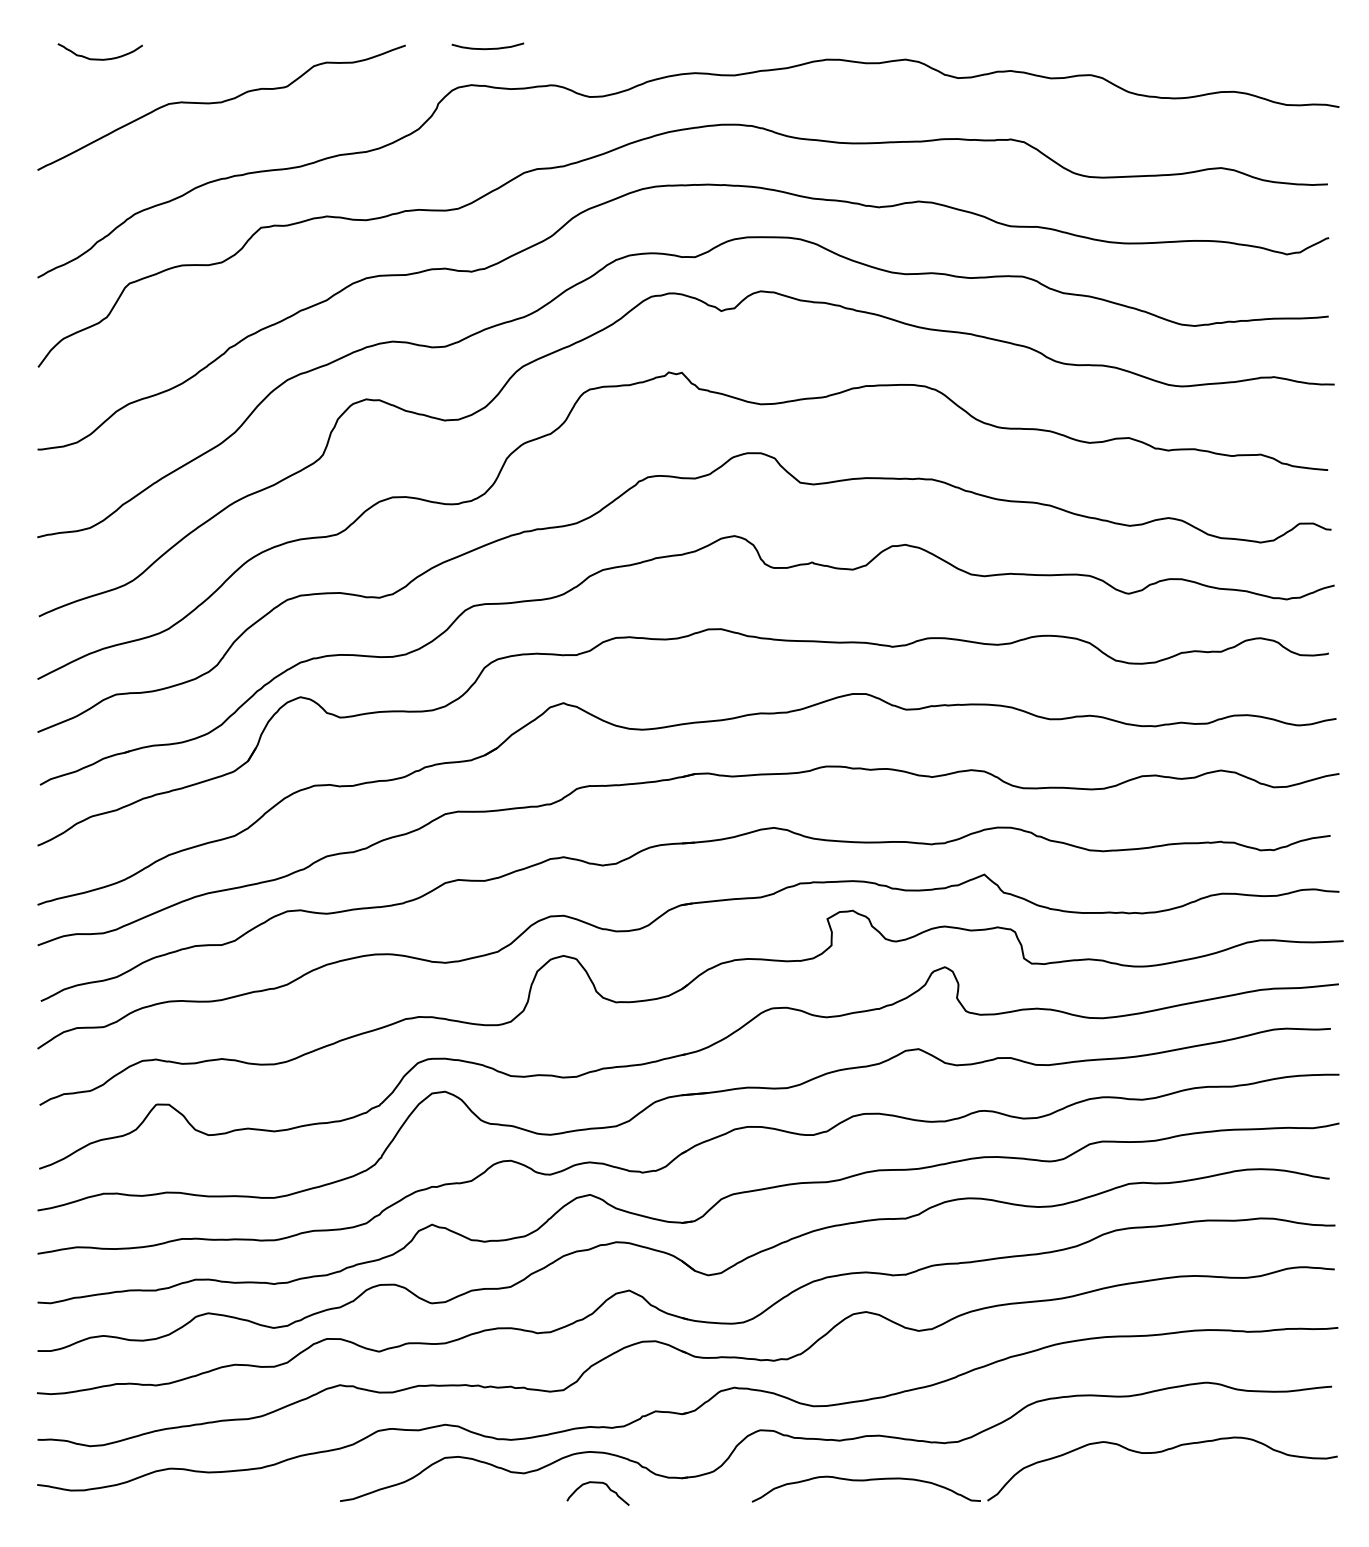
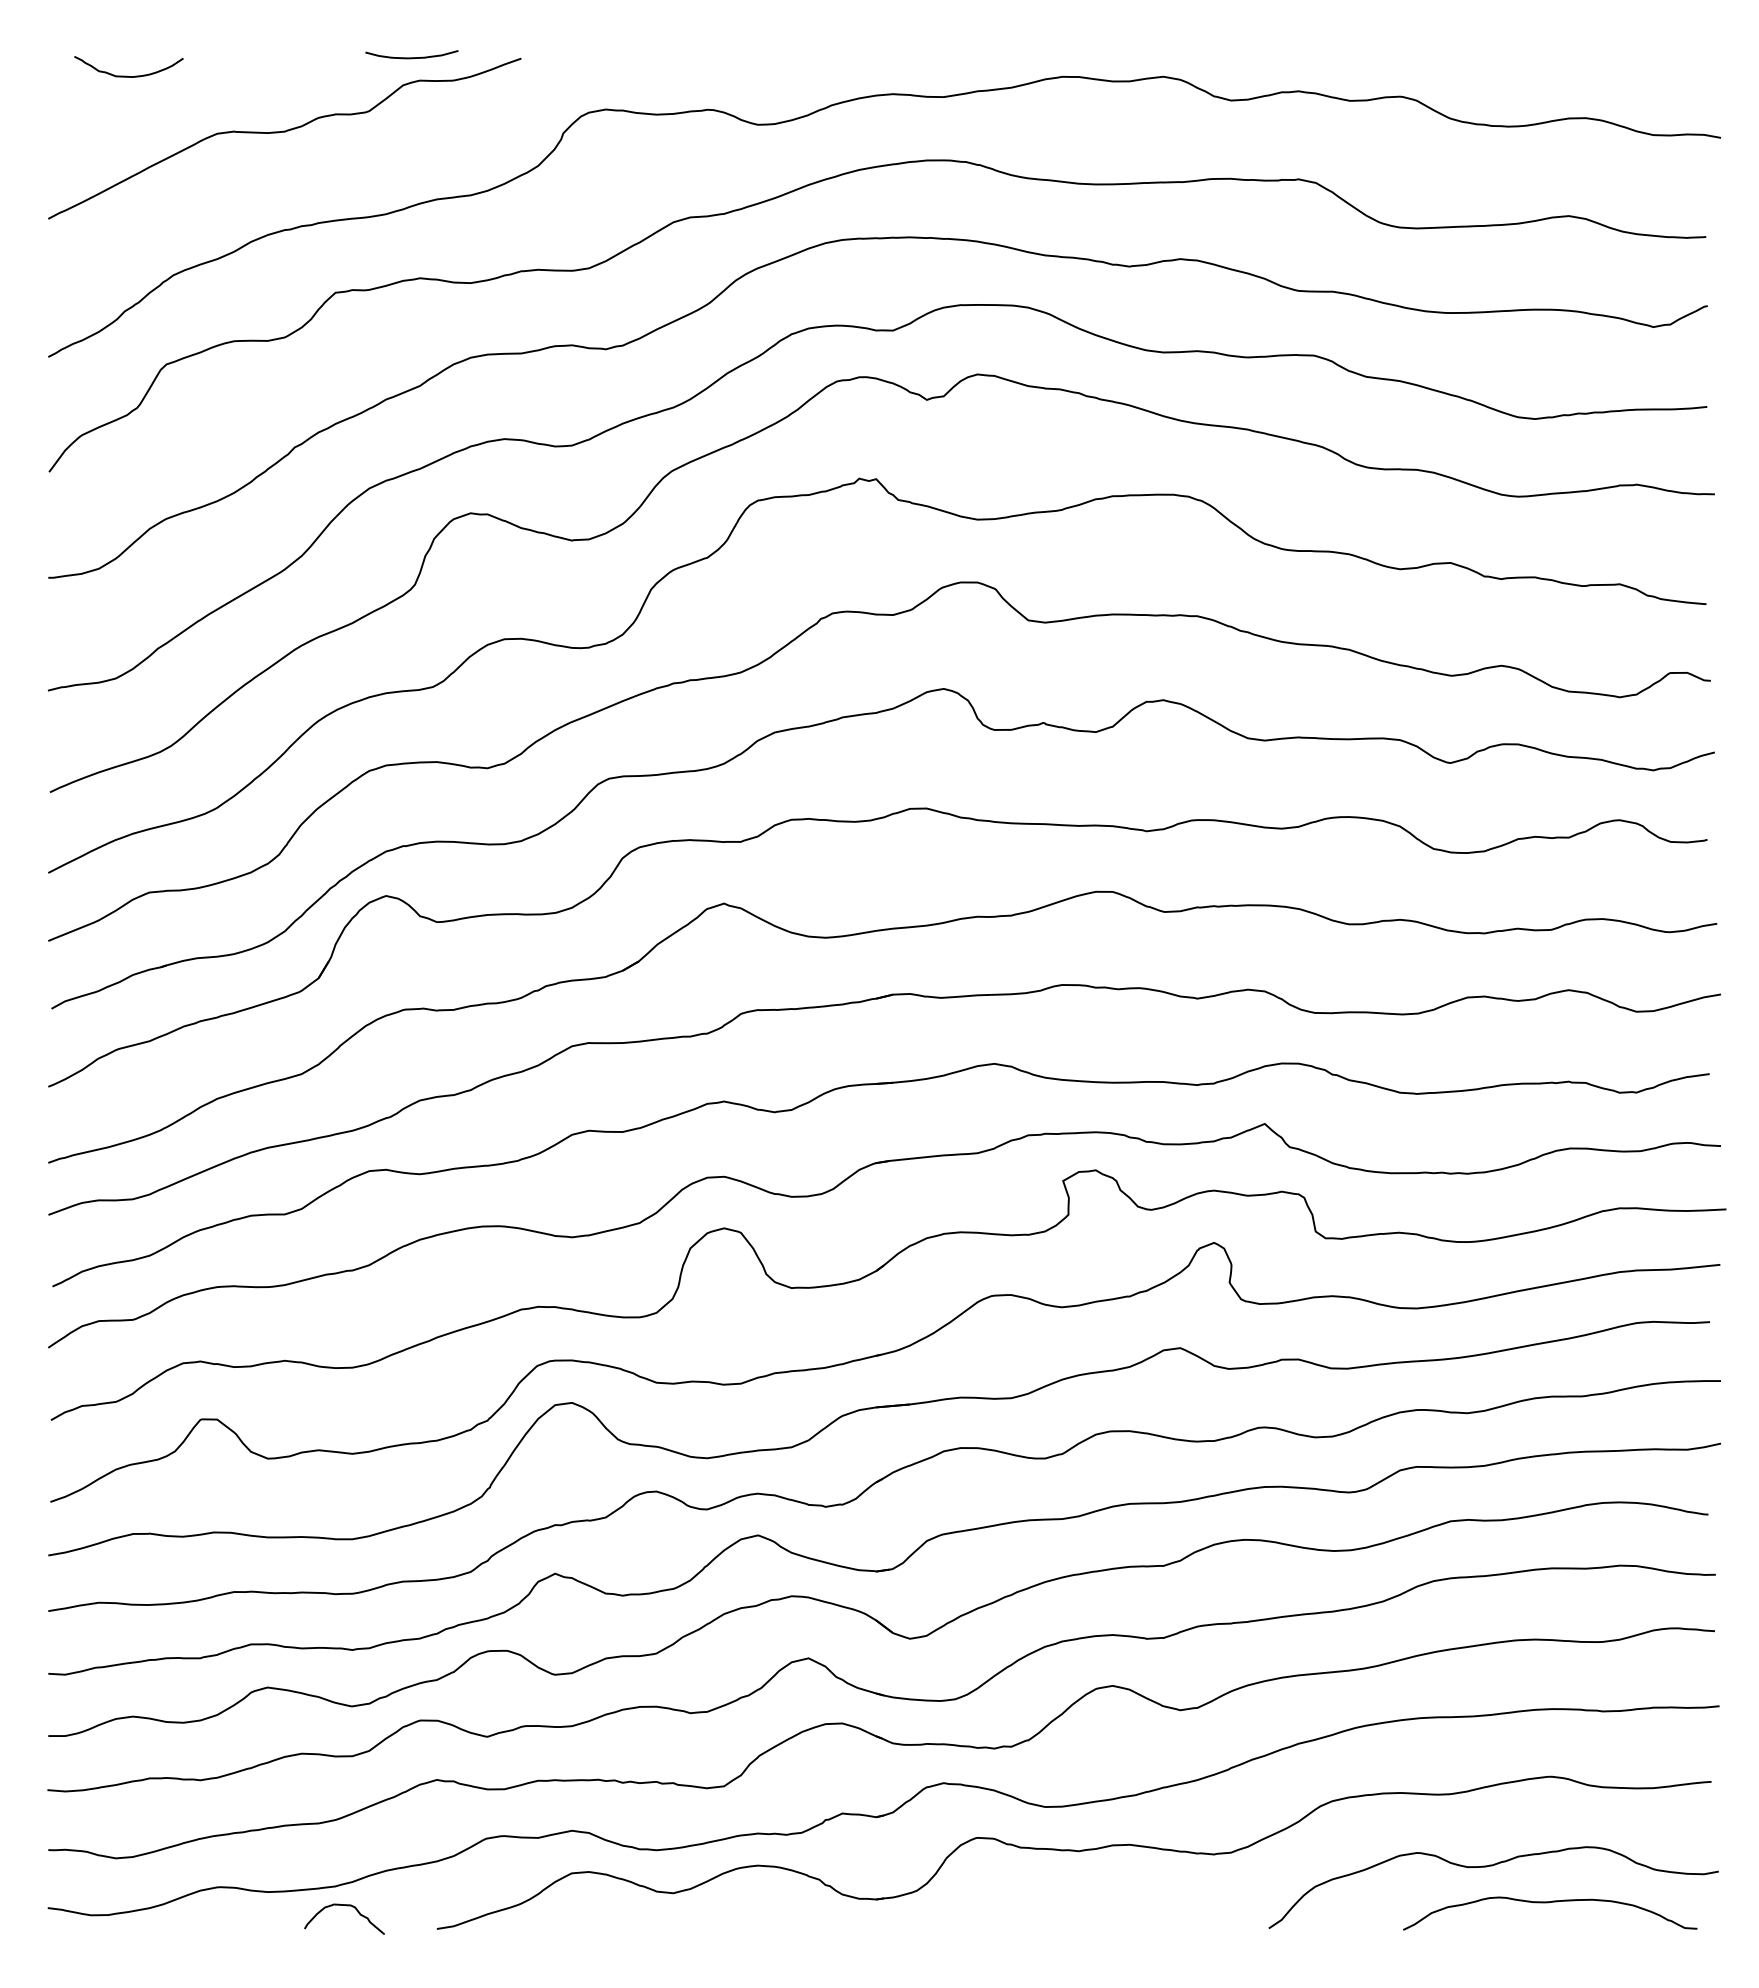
curve: (487, 48) -> (411, 57), moved
curve: (865, 1481) -> (1548, 1903), moved
curve: (599, 1483) -> (346, 1906), moved

